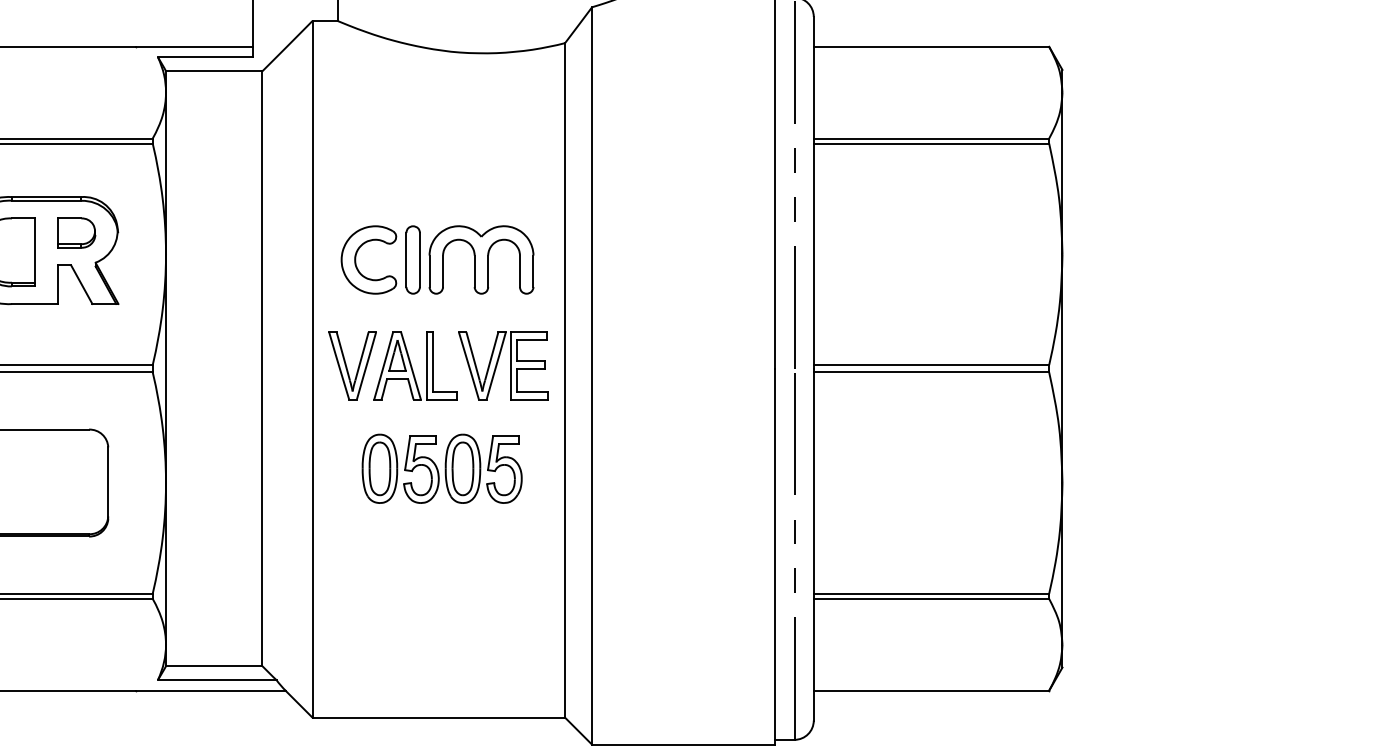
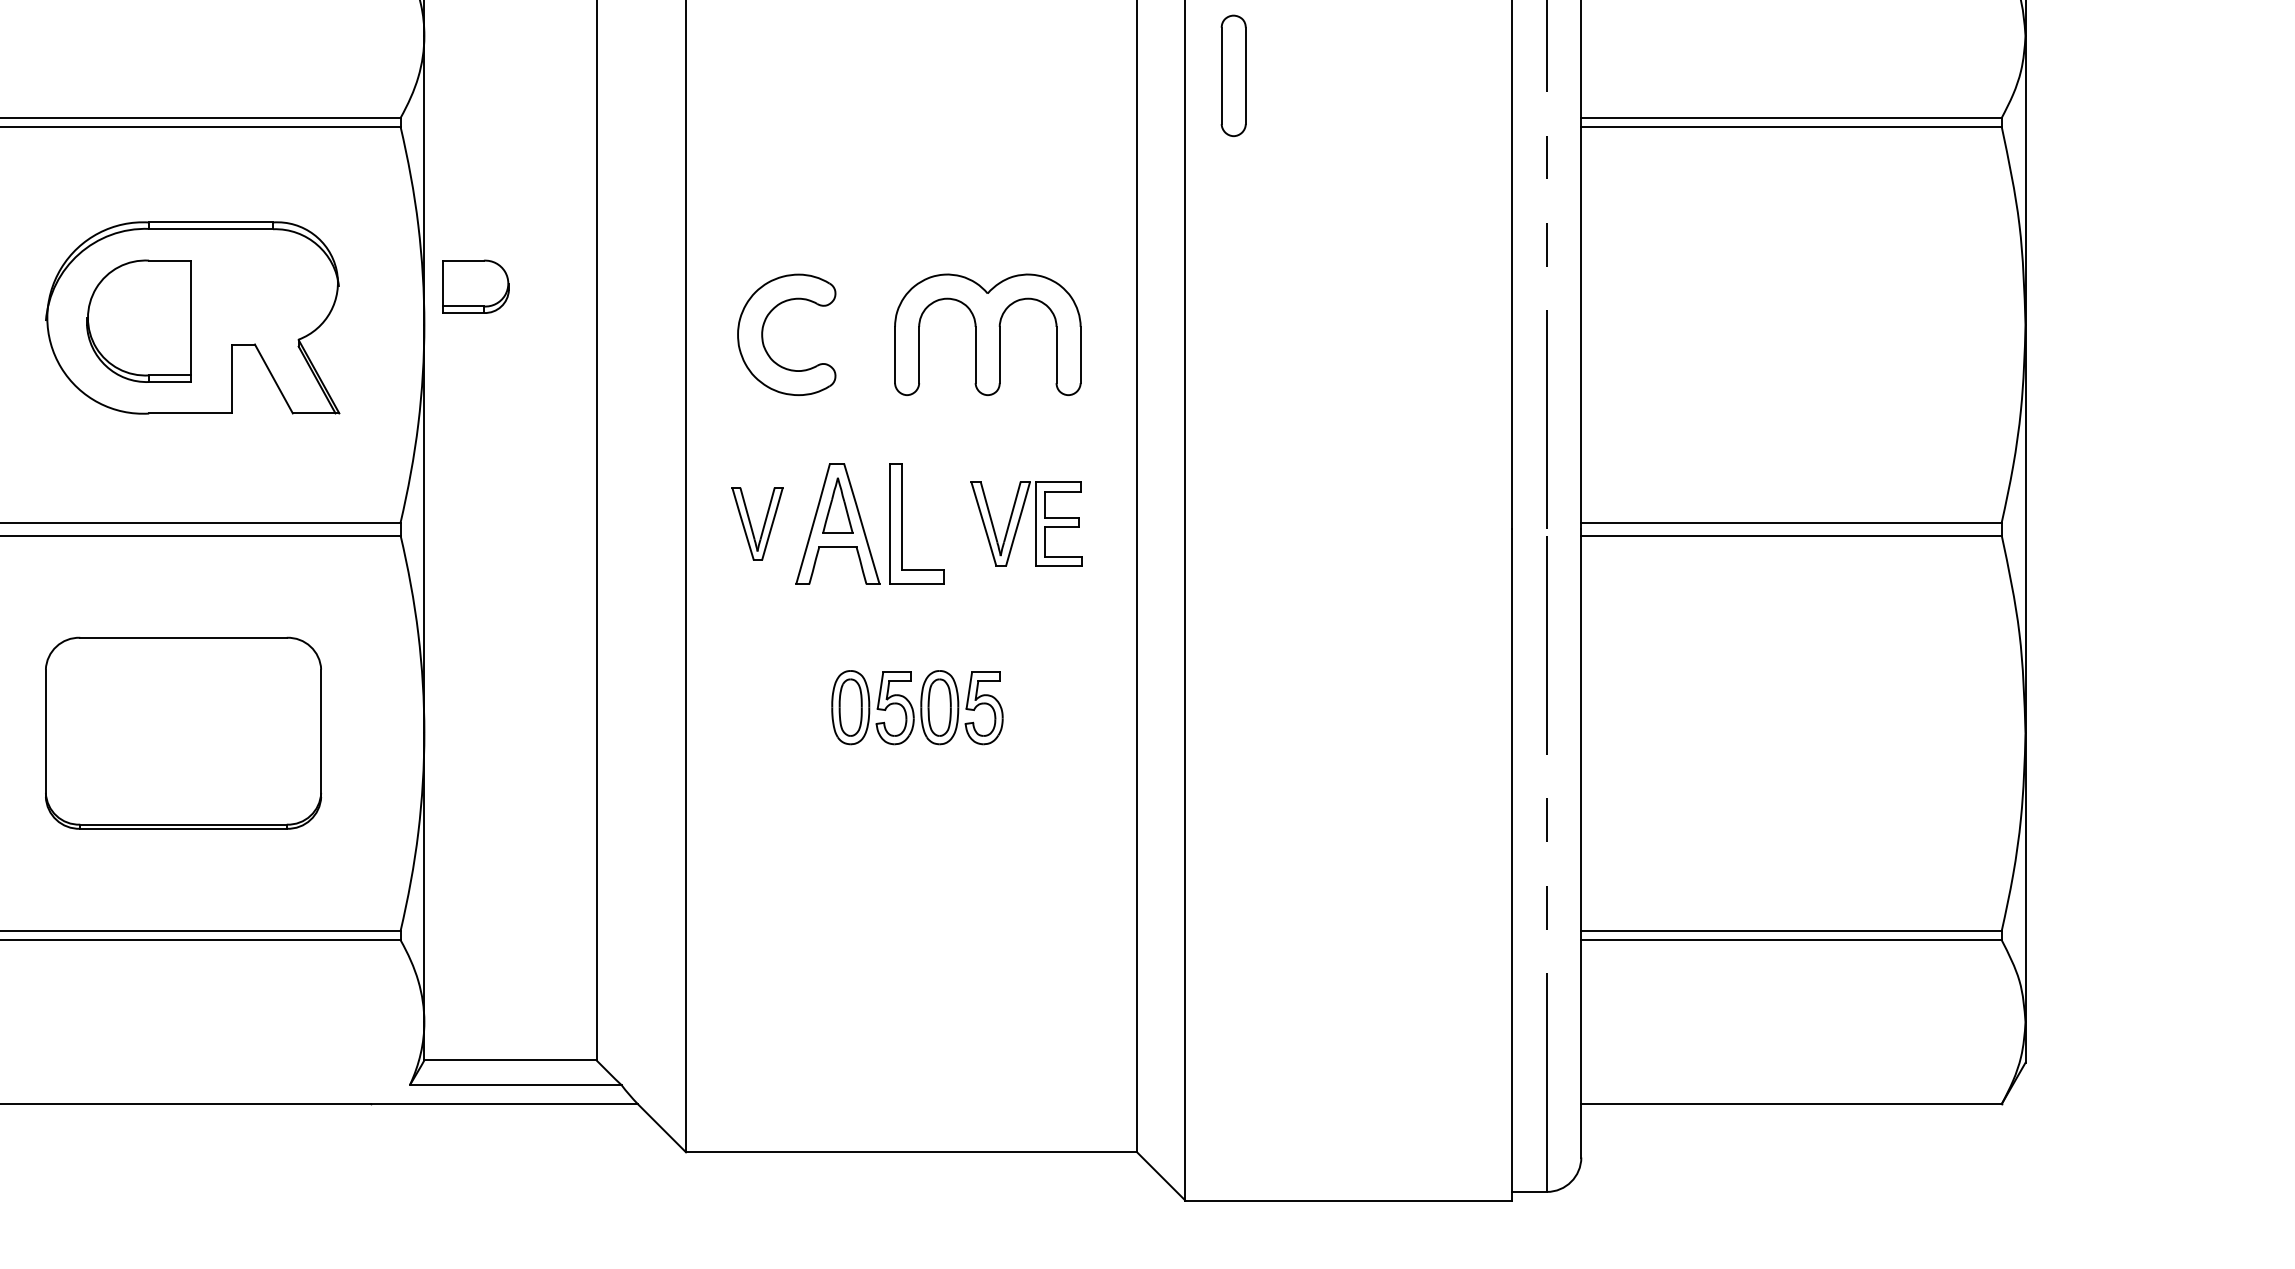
part: (76, 232) -> (475, 285), moved
part: (412, 259) -> (1232, 74), moved
part: (352, 365) -> (757, 523), size x0.6
part: (503, 365) -> (1027, 523), size x0.7
part: (441, 468) -> (916, 707), size x0.6

